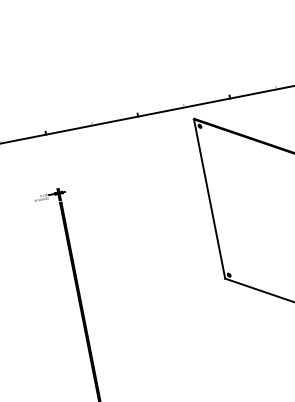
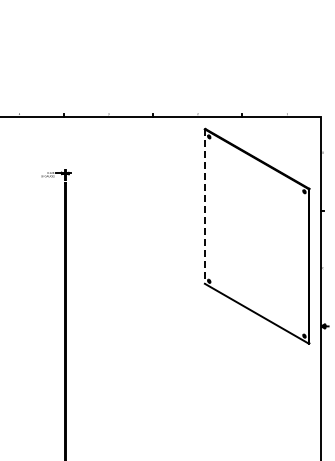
line: (209, 200) -> (204, 207), solid -> dashed

